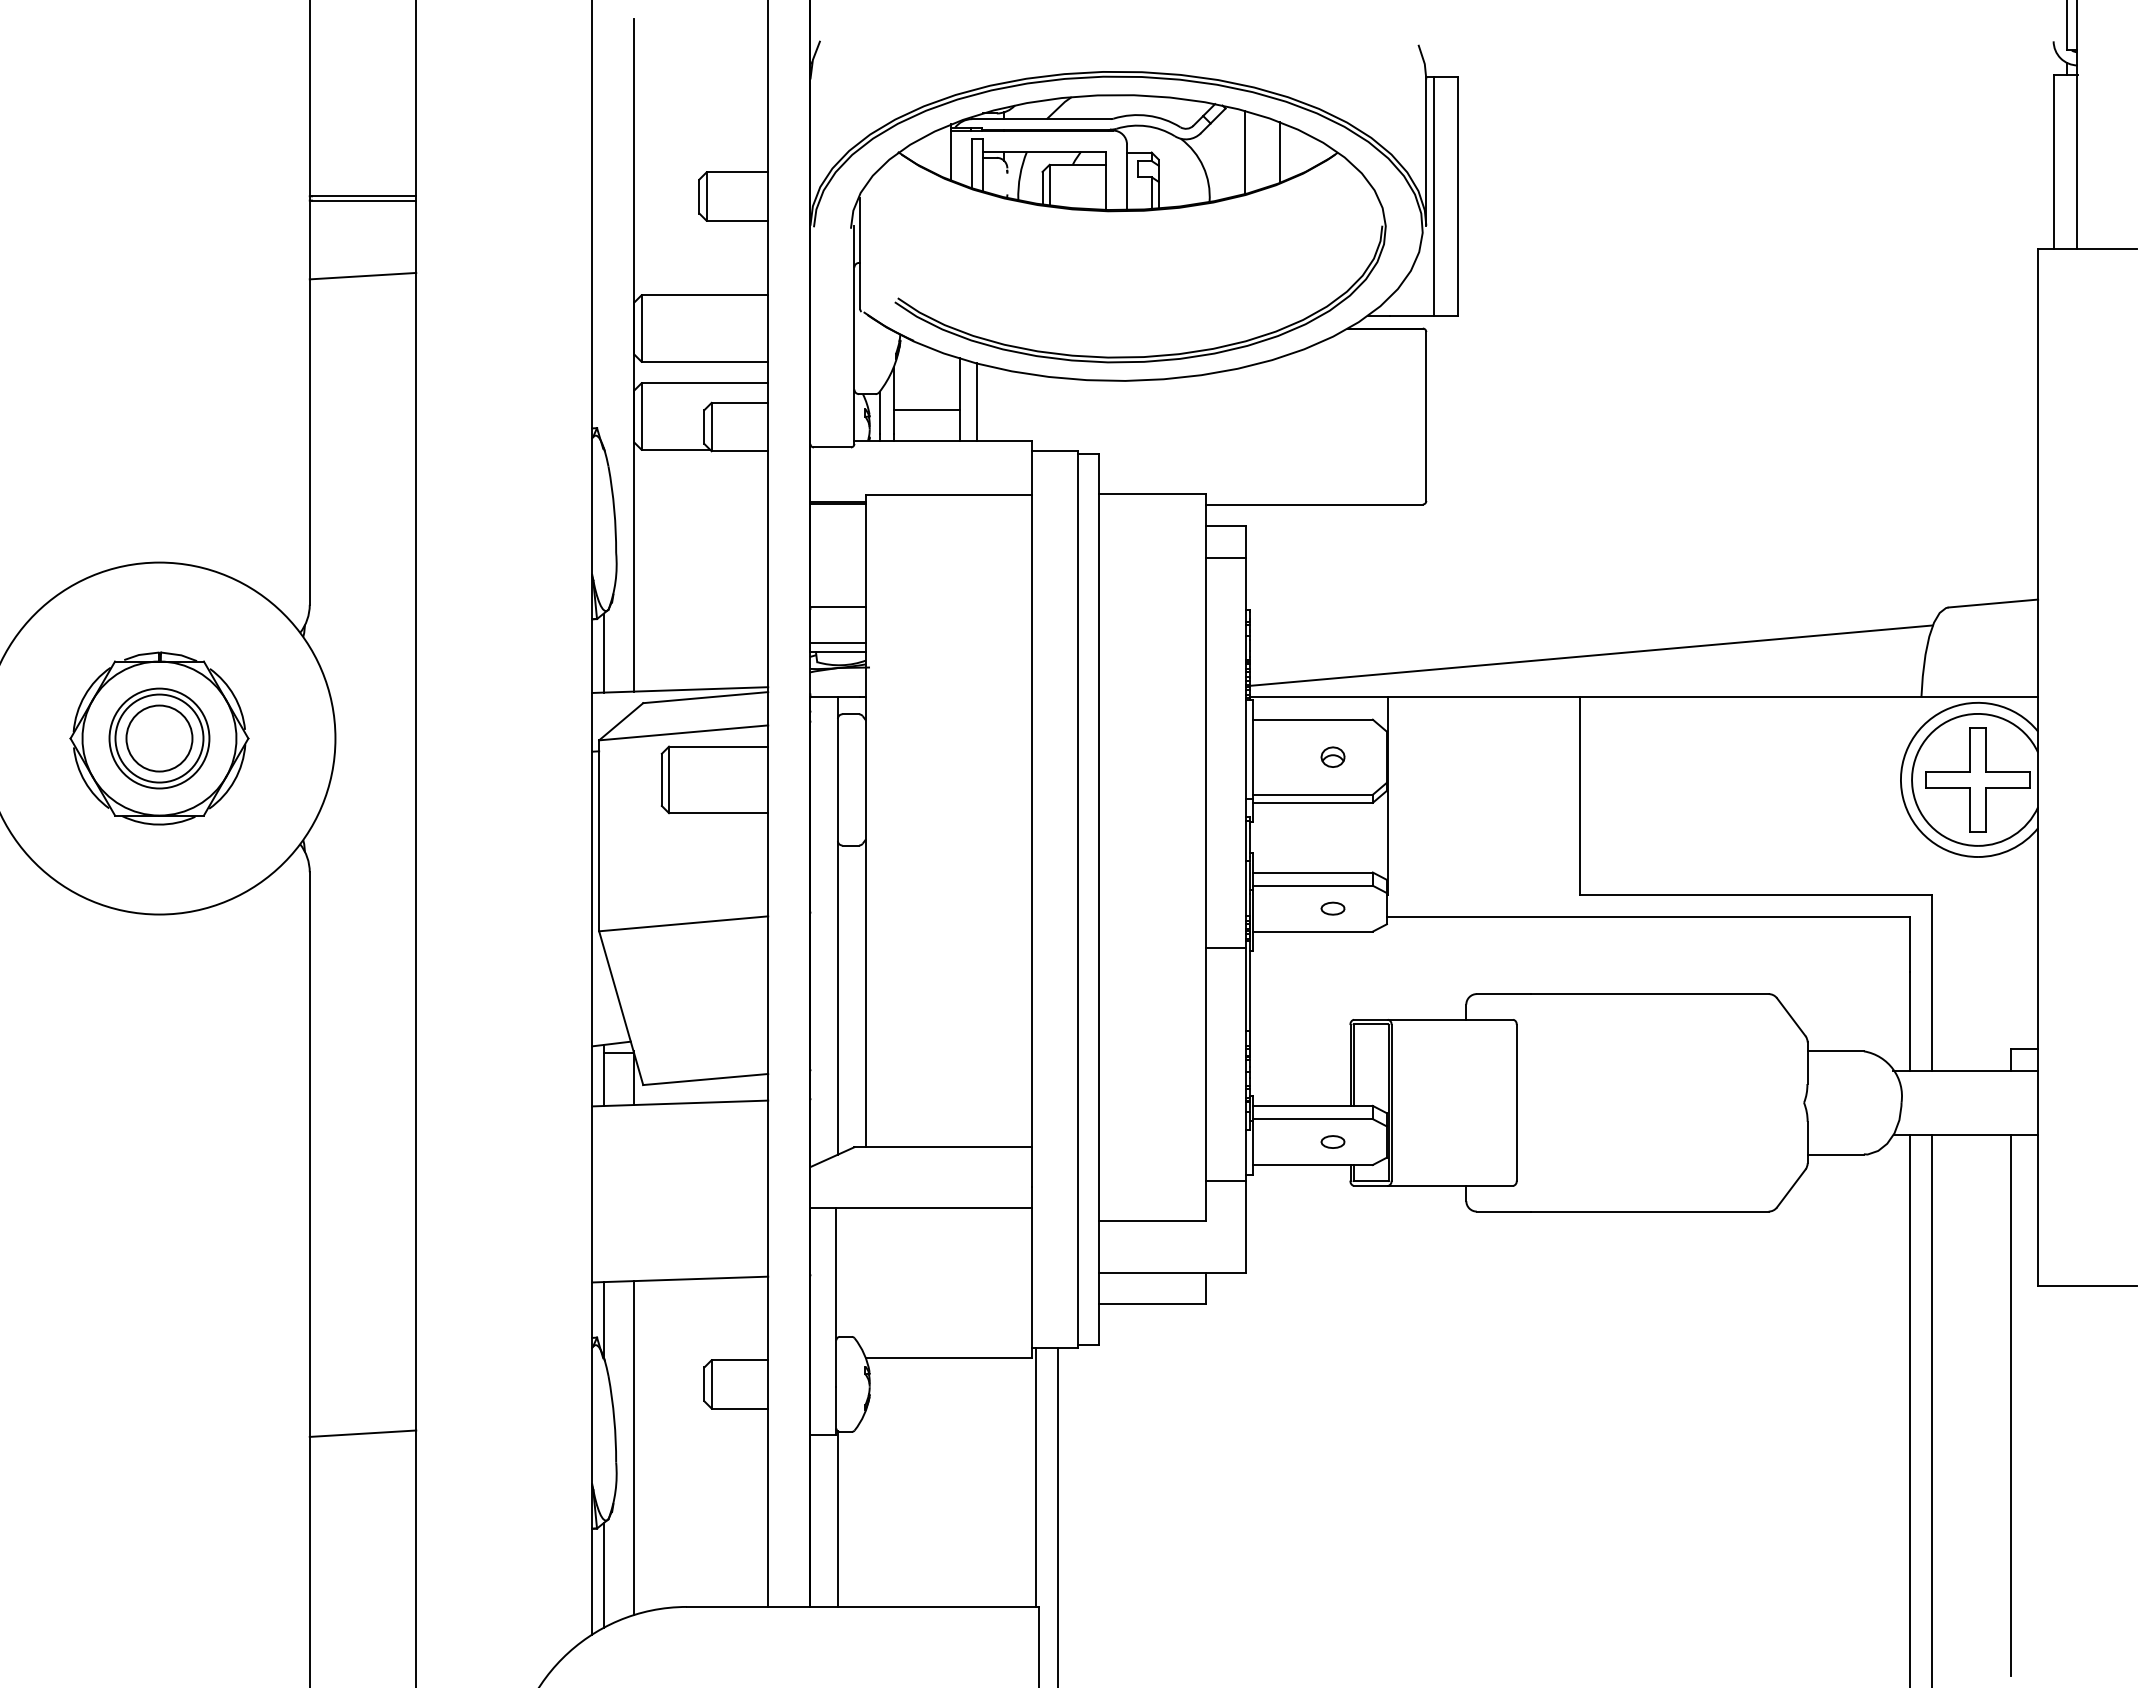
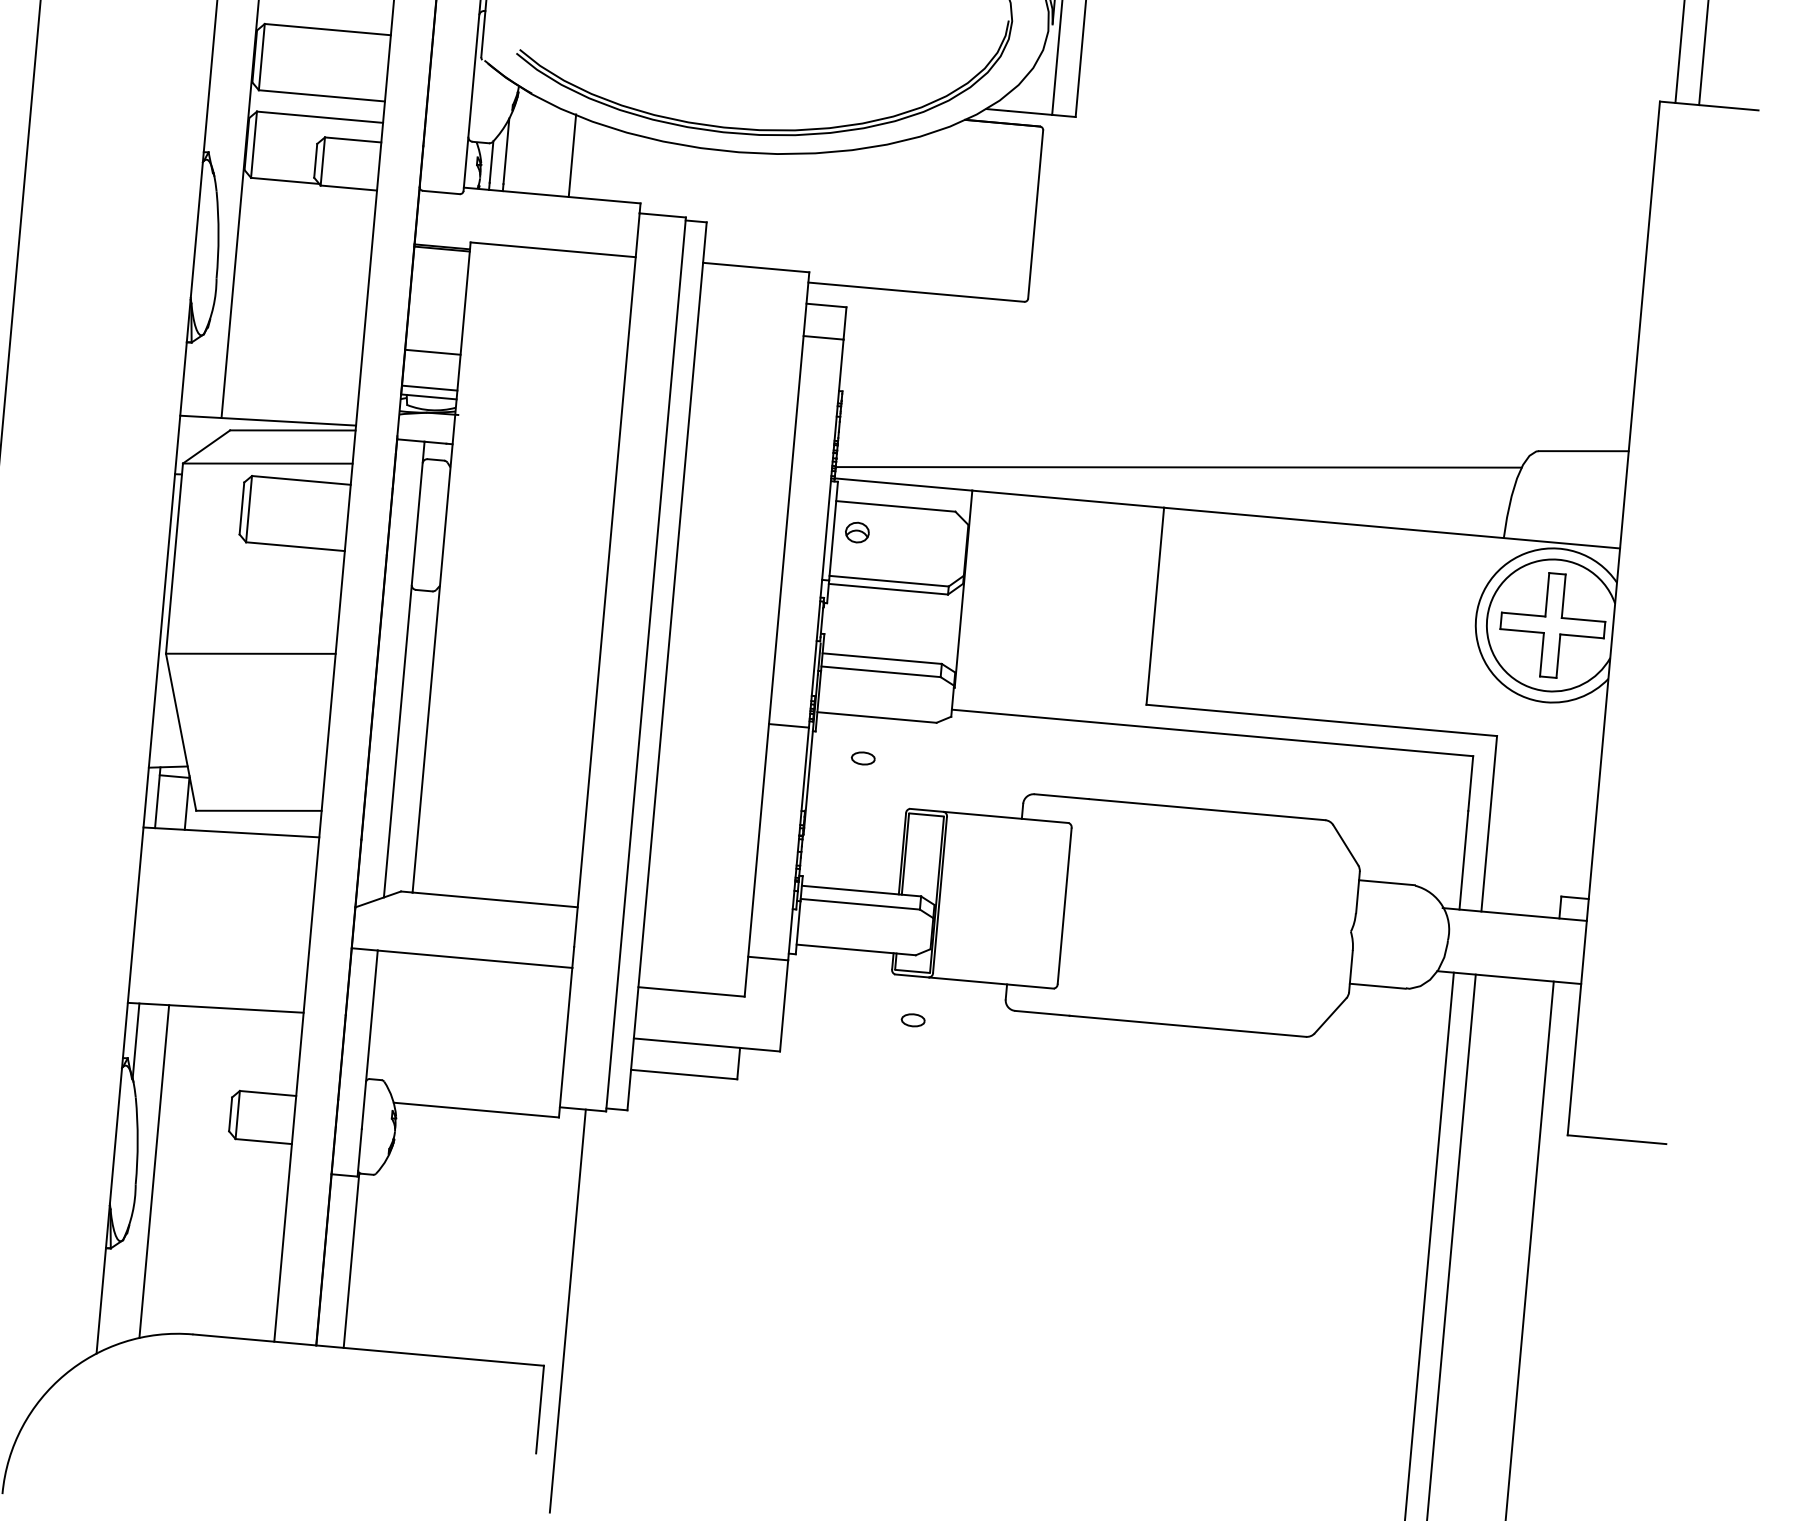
line: (977, 401) -> (589, 159), removed
line: (926, 409) -> (538, 163), removed
line: (603, 652) -> (195, 376), removed
part: (1332, 756) -> (856, 531), moved
part: (1332, 908) -> (862, 758), moved
part: (1332, 1141) -> (912, 1019), moved
line: (1035, 1477) -> (552, 1236), removed
line: (603, 1575) -> (113, 1295), removed

